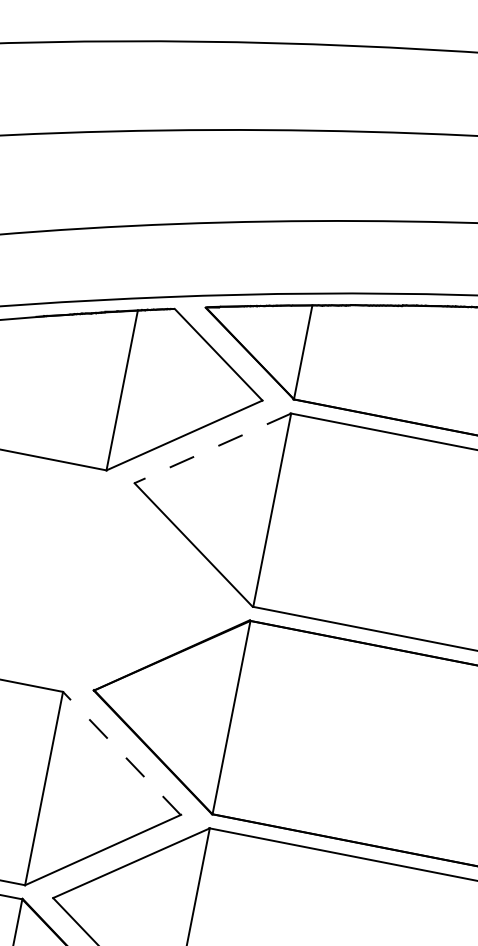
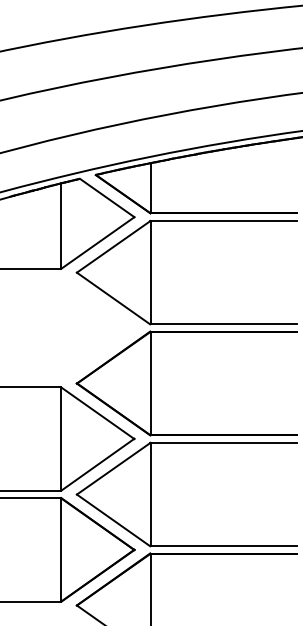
line: (212, 447) -> (113, 246), dashed -> solid
line: (121, 754) -> (97, 413), dashed -> solid

